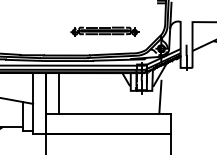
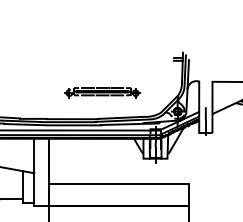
part: (104, 31) -> (102, 92), moved
line: (59, 93) -> (63, 161), removed
line: (160, 96) -> (176, 165), removed

